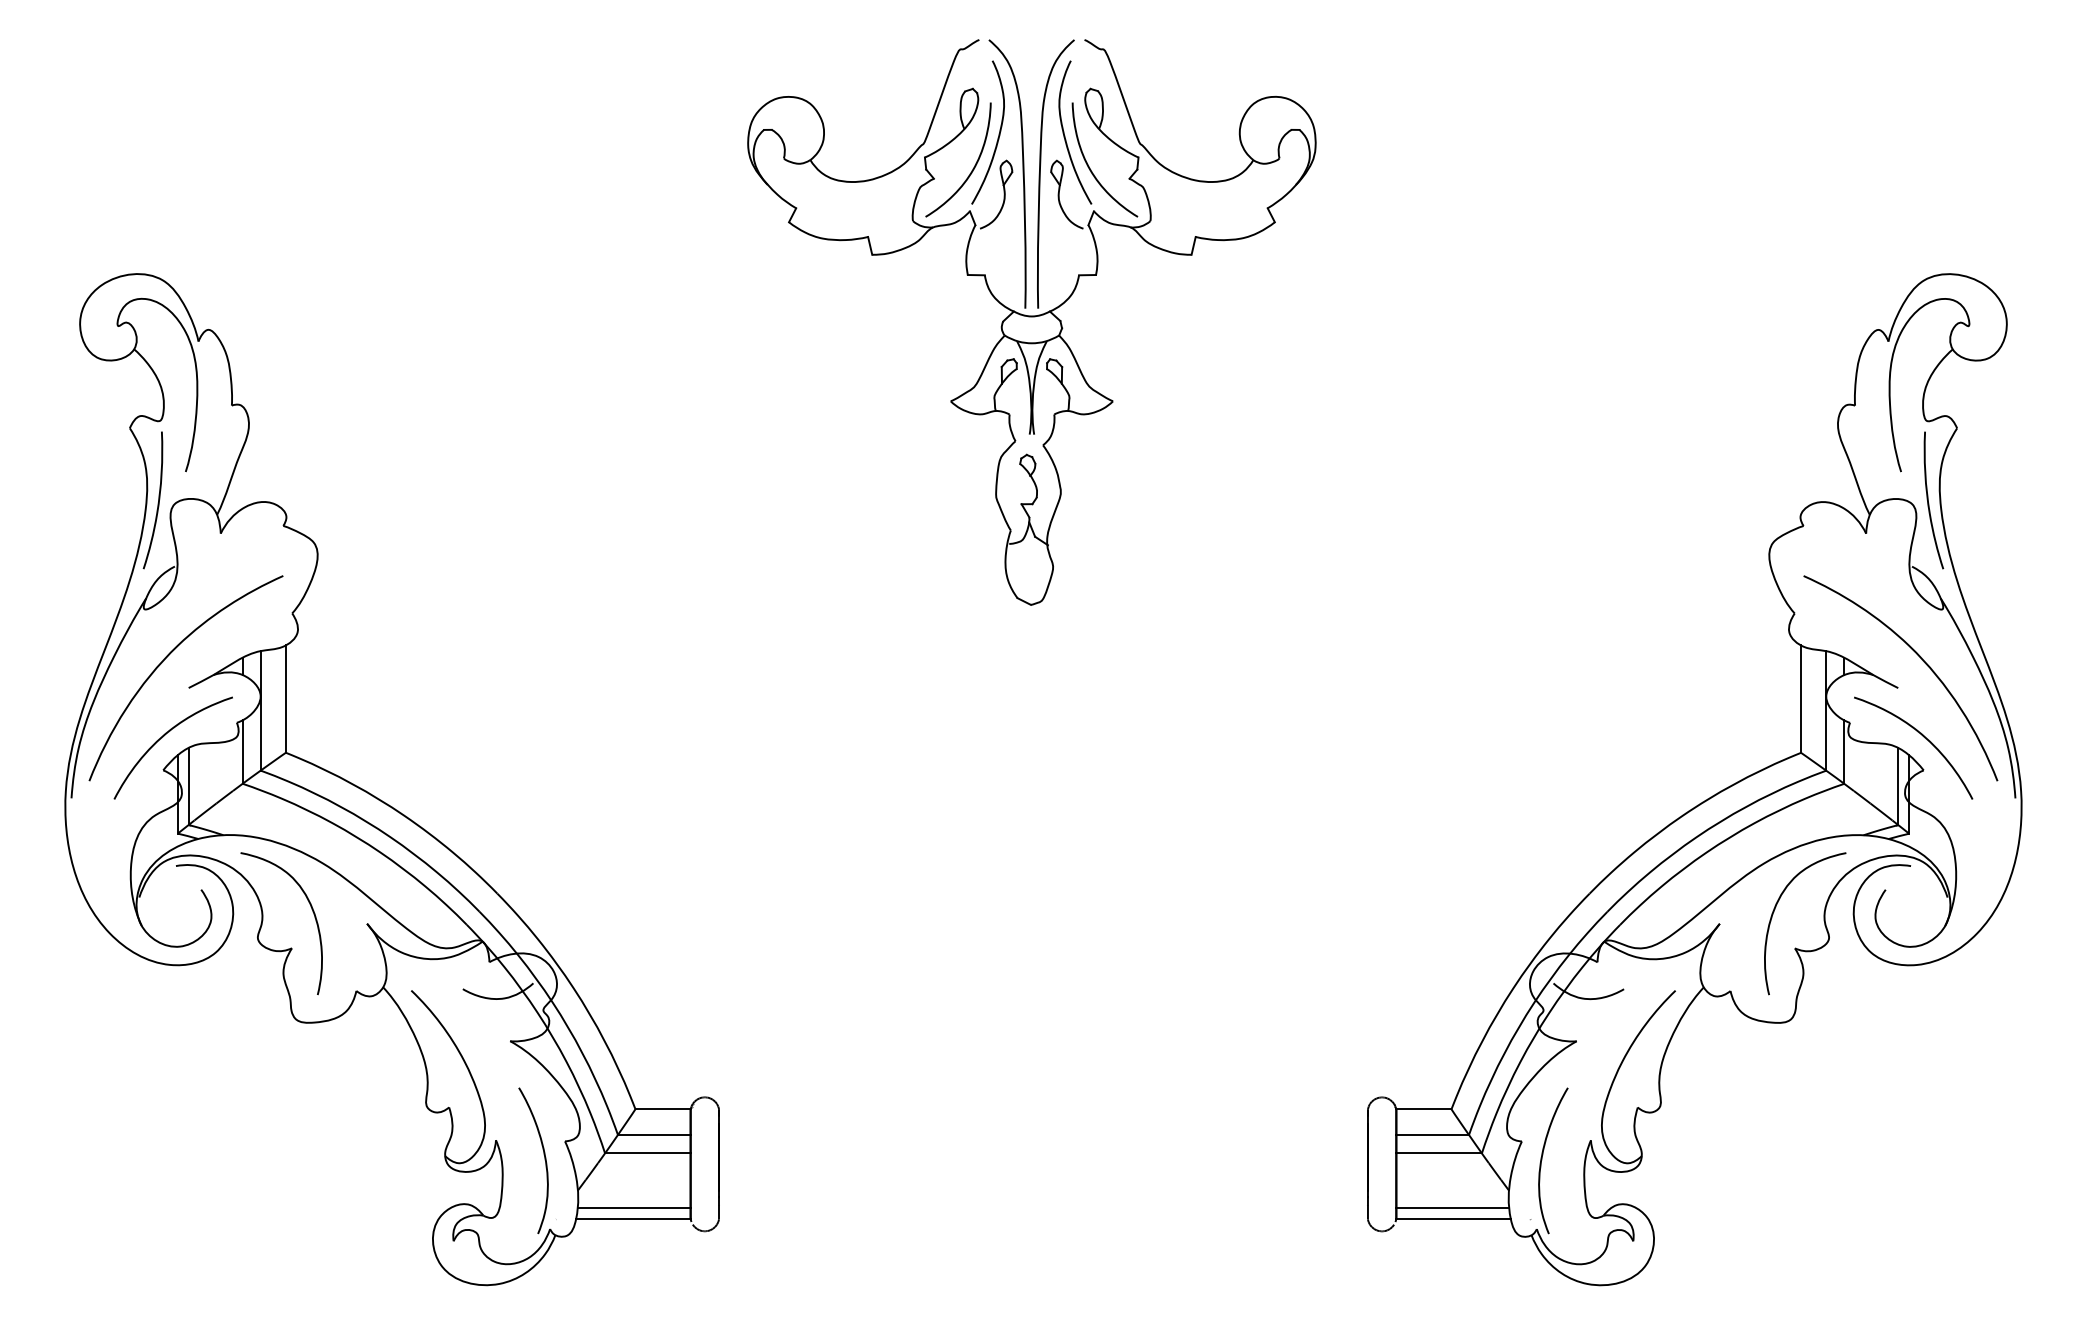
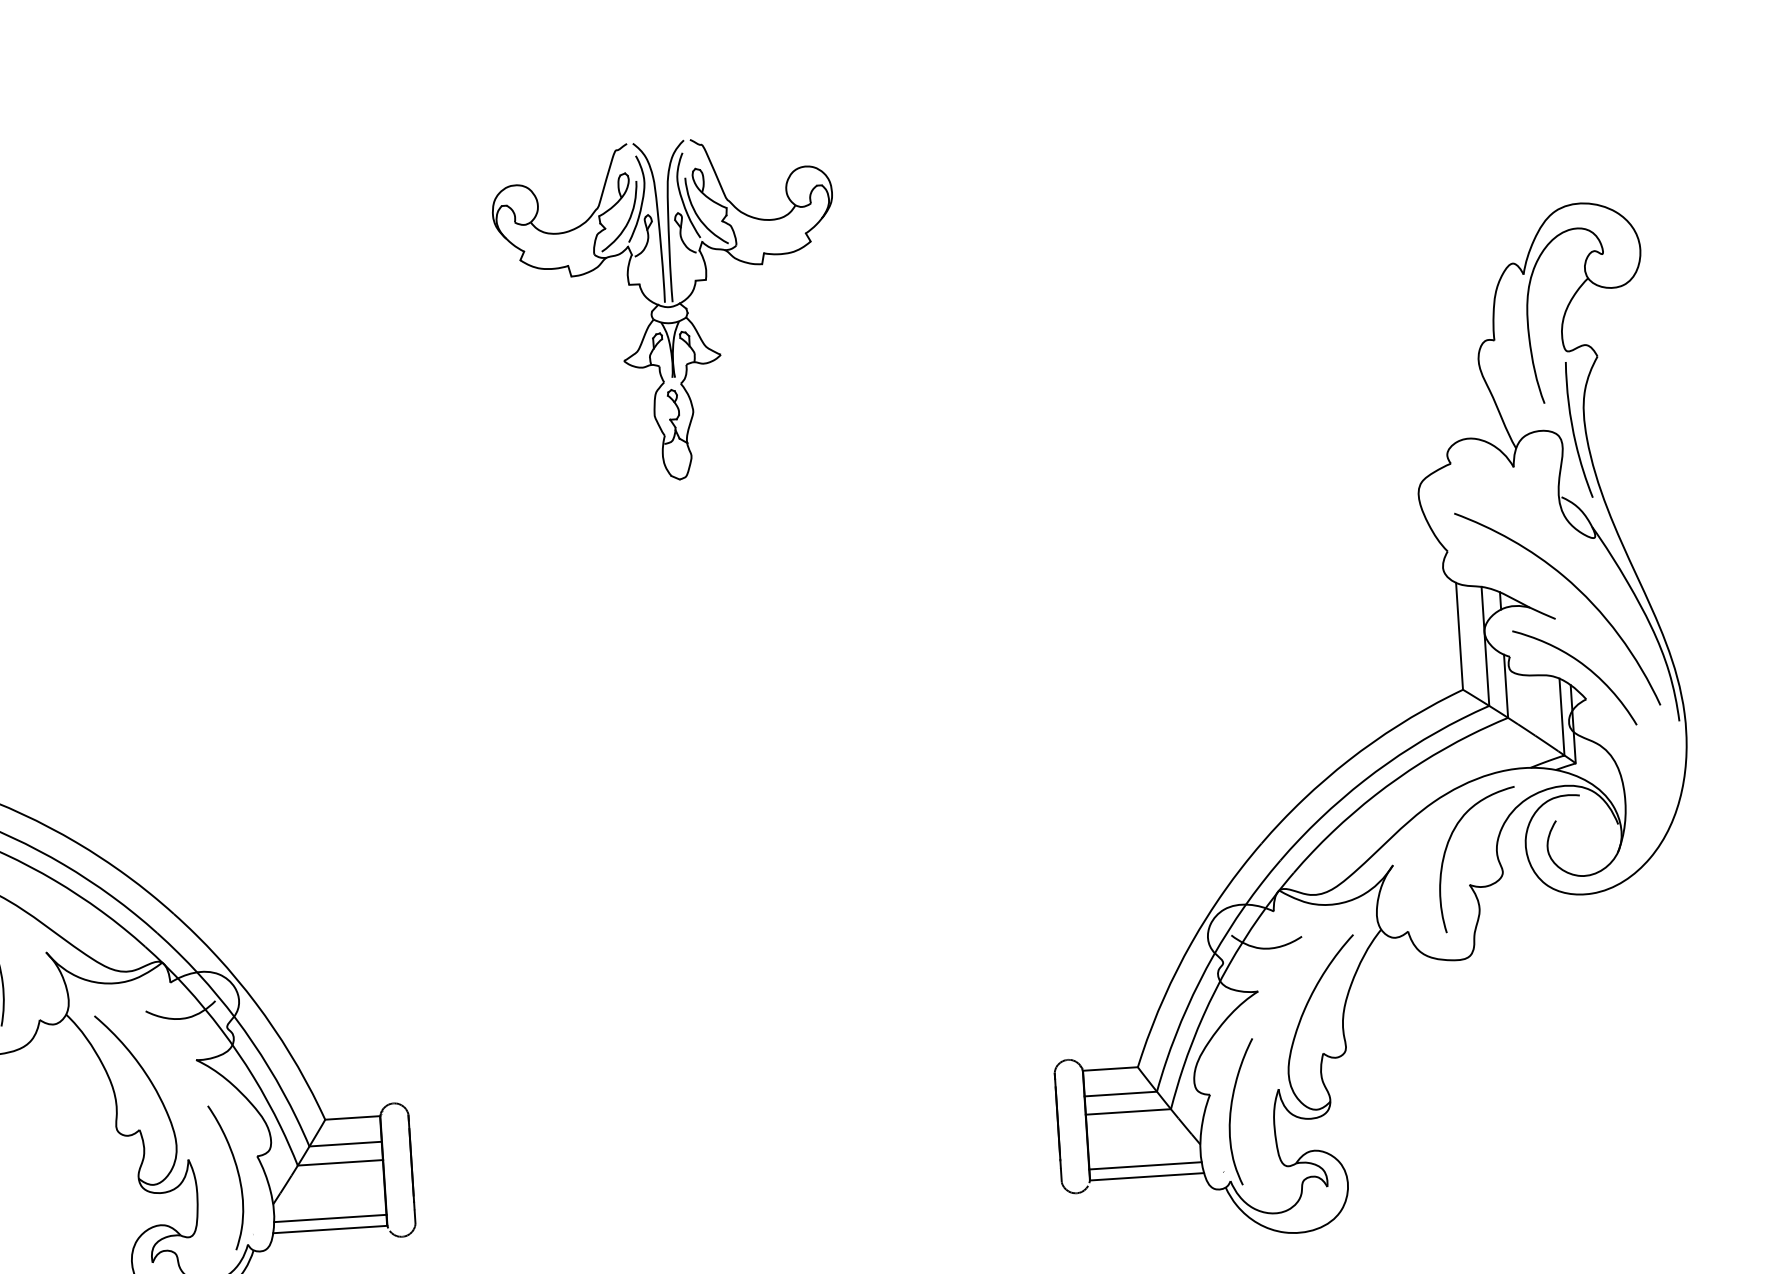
part: (1031, 322) -> (668, 310), size x0.6

